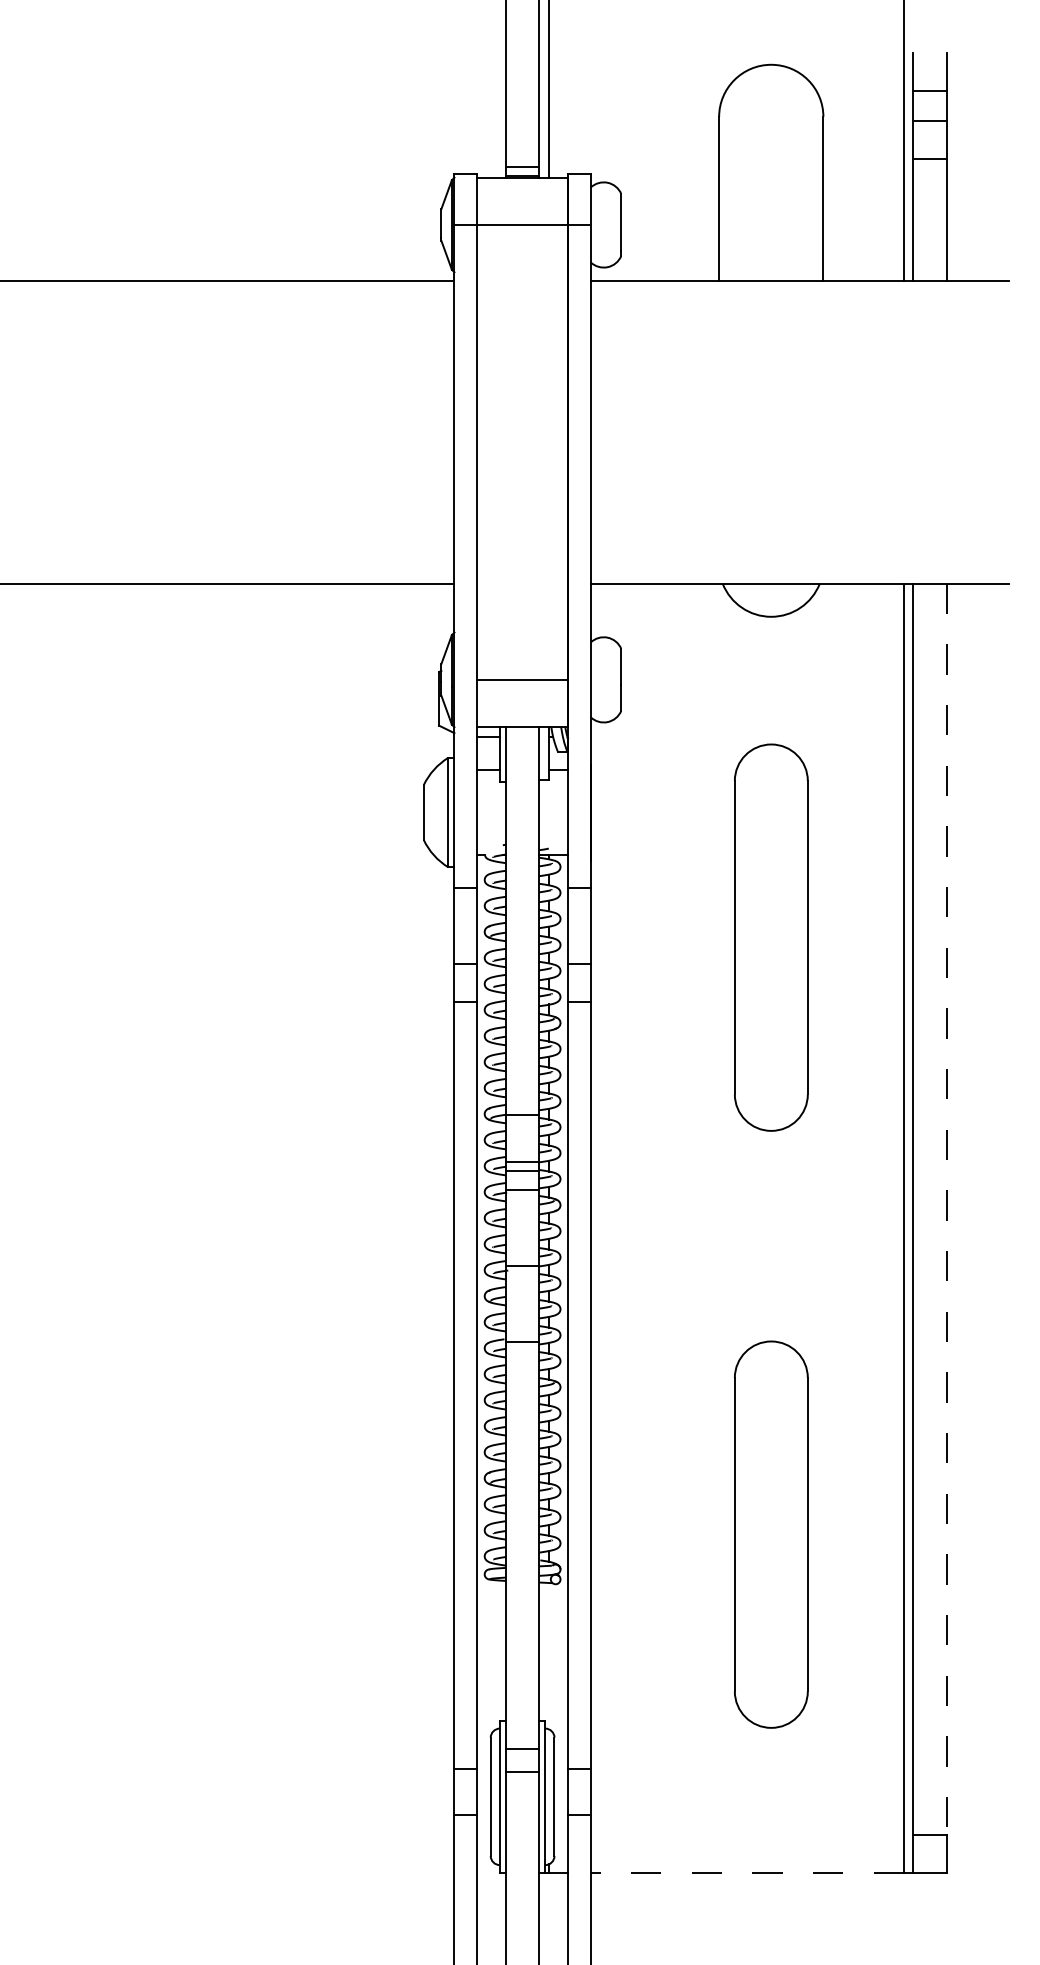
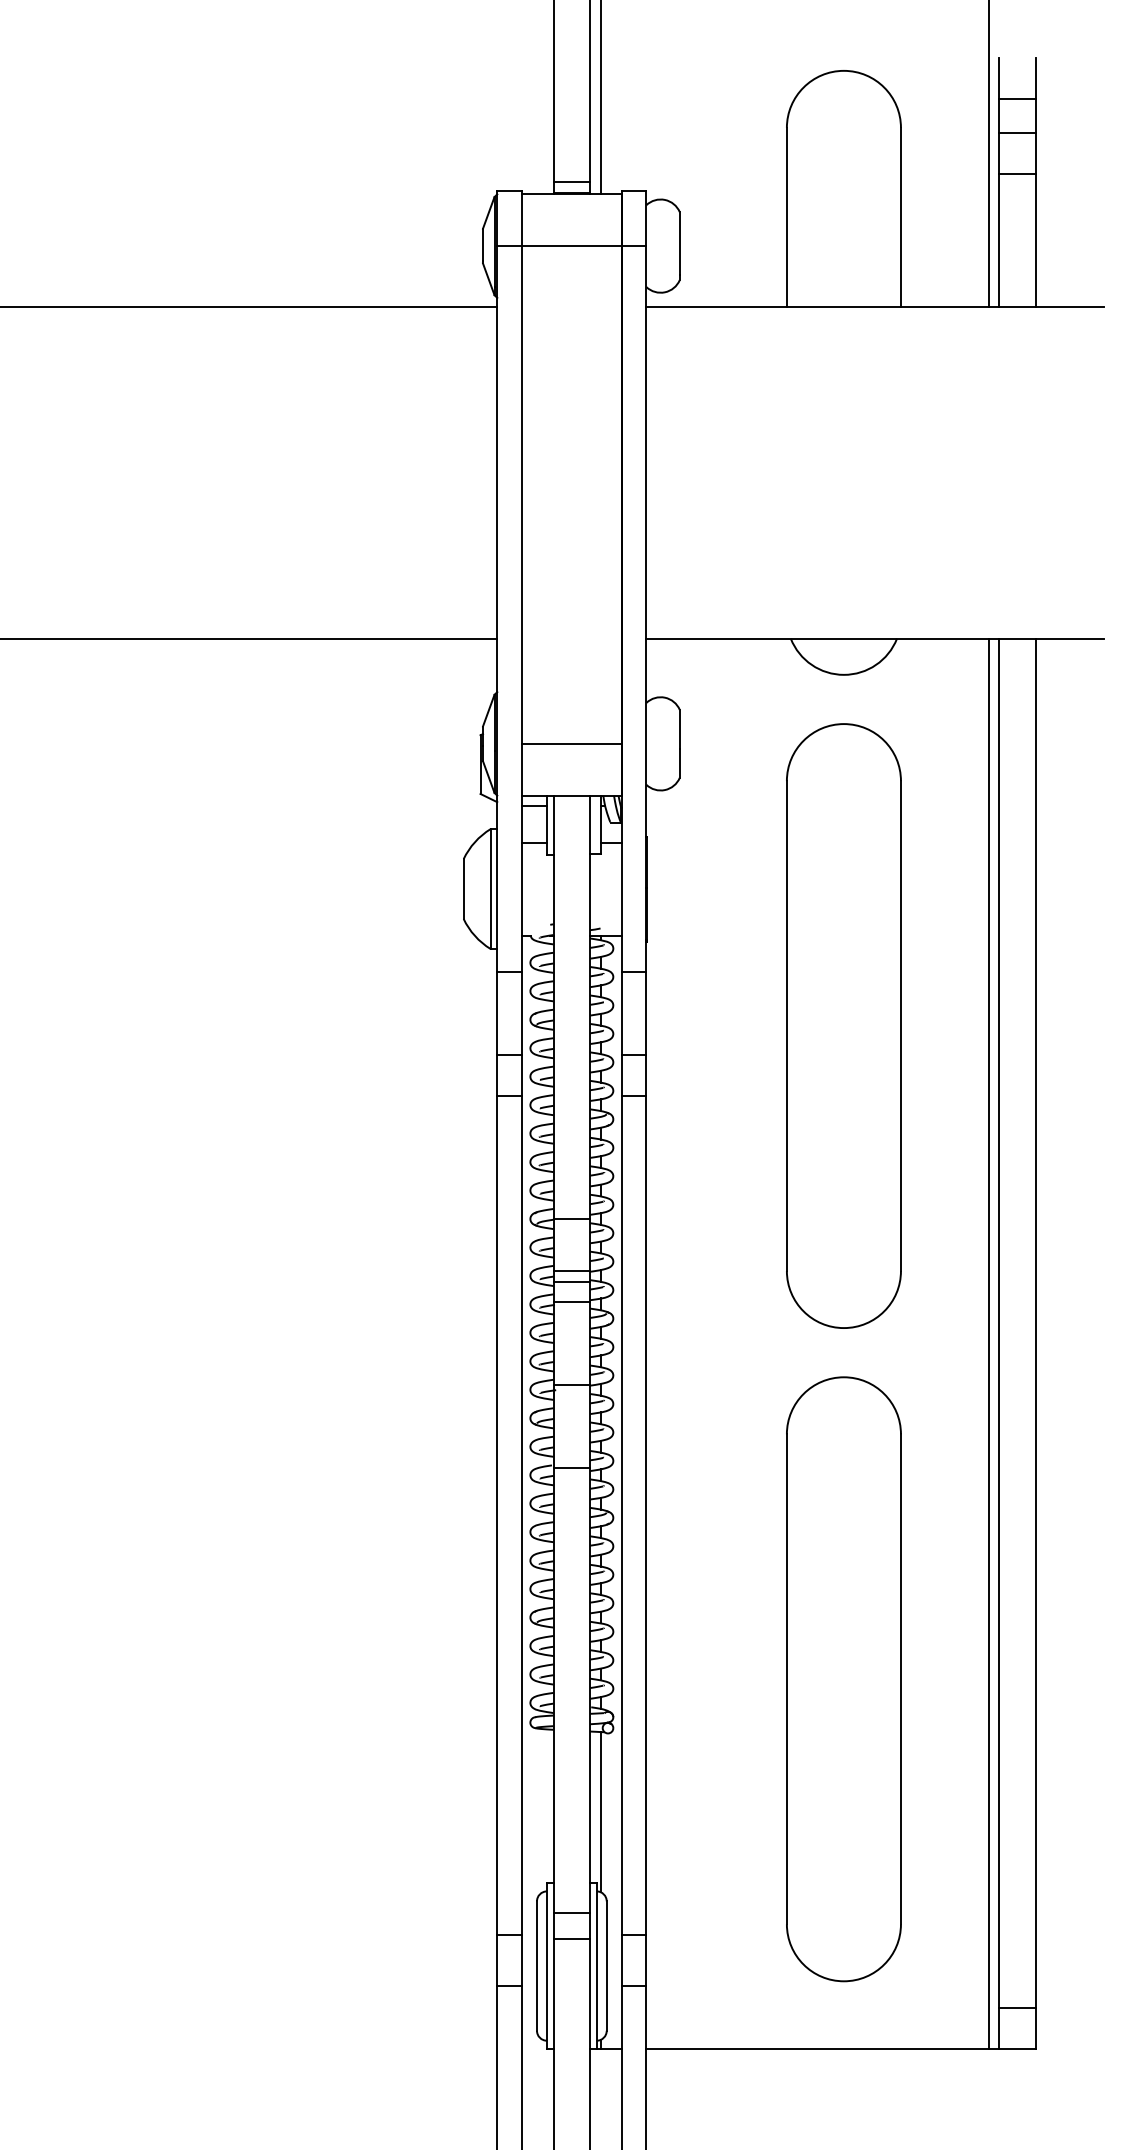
part: (771, 937) -> (844, 1025), size x1.43
line: (946, 1209) -> (1035, 1323), dashed -> solid
part: (771, 1534) -> (844, 1678), size x1.43
line: (548, 1655) -> (600, 1811), added
line: (747, 1872) -> (817, 2048), dashed -> solid

